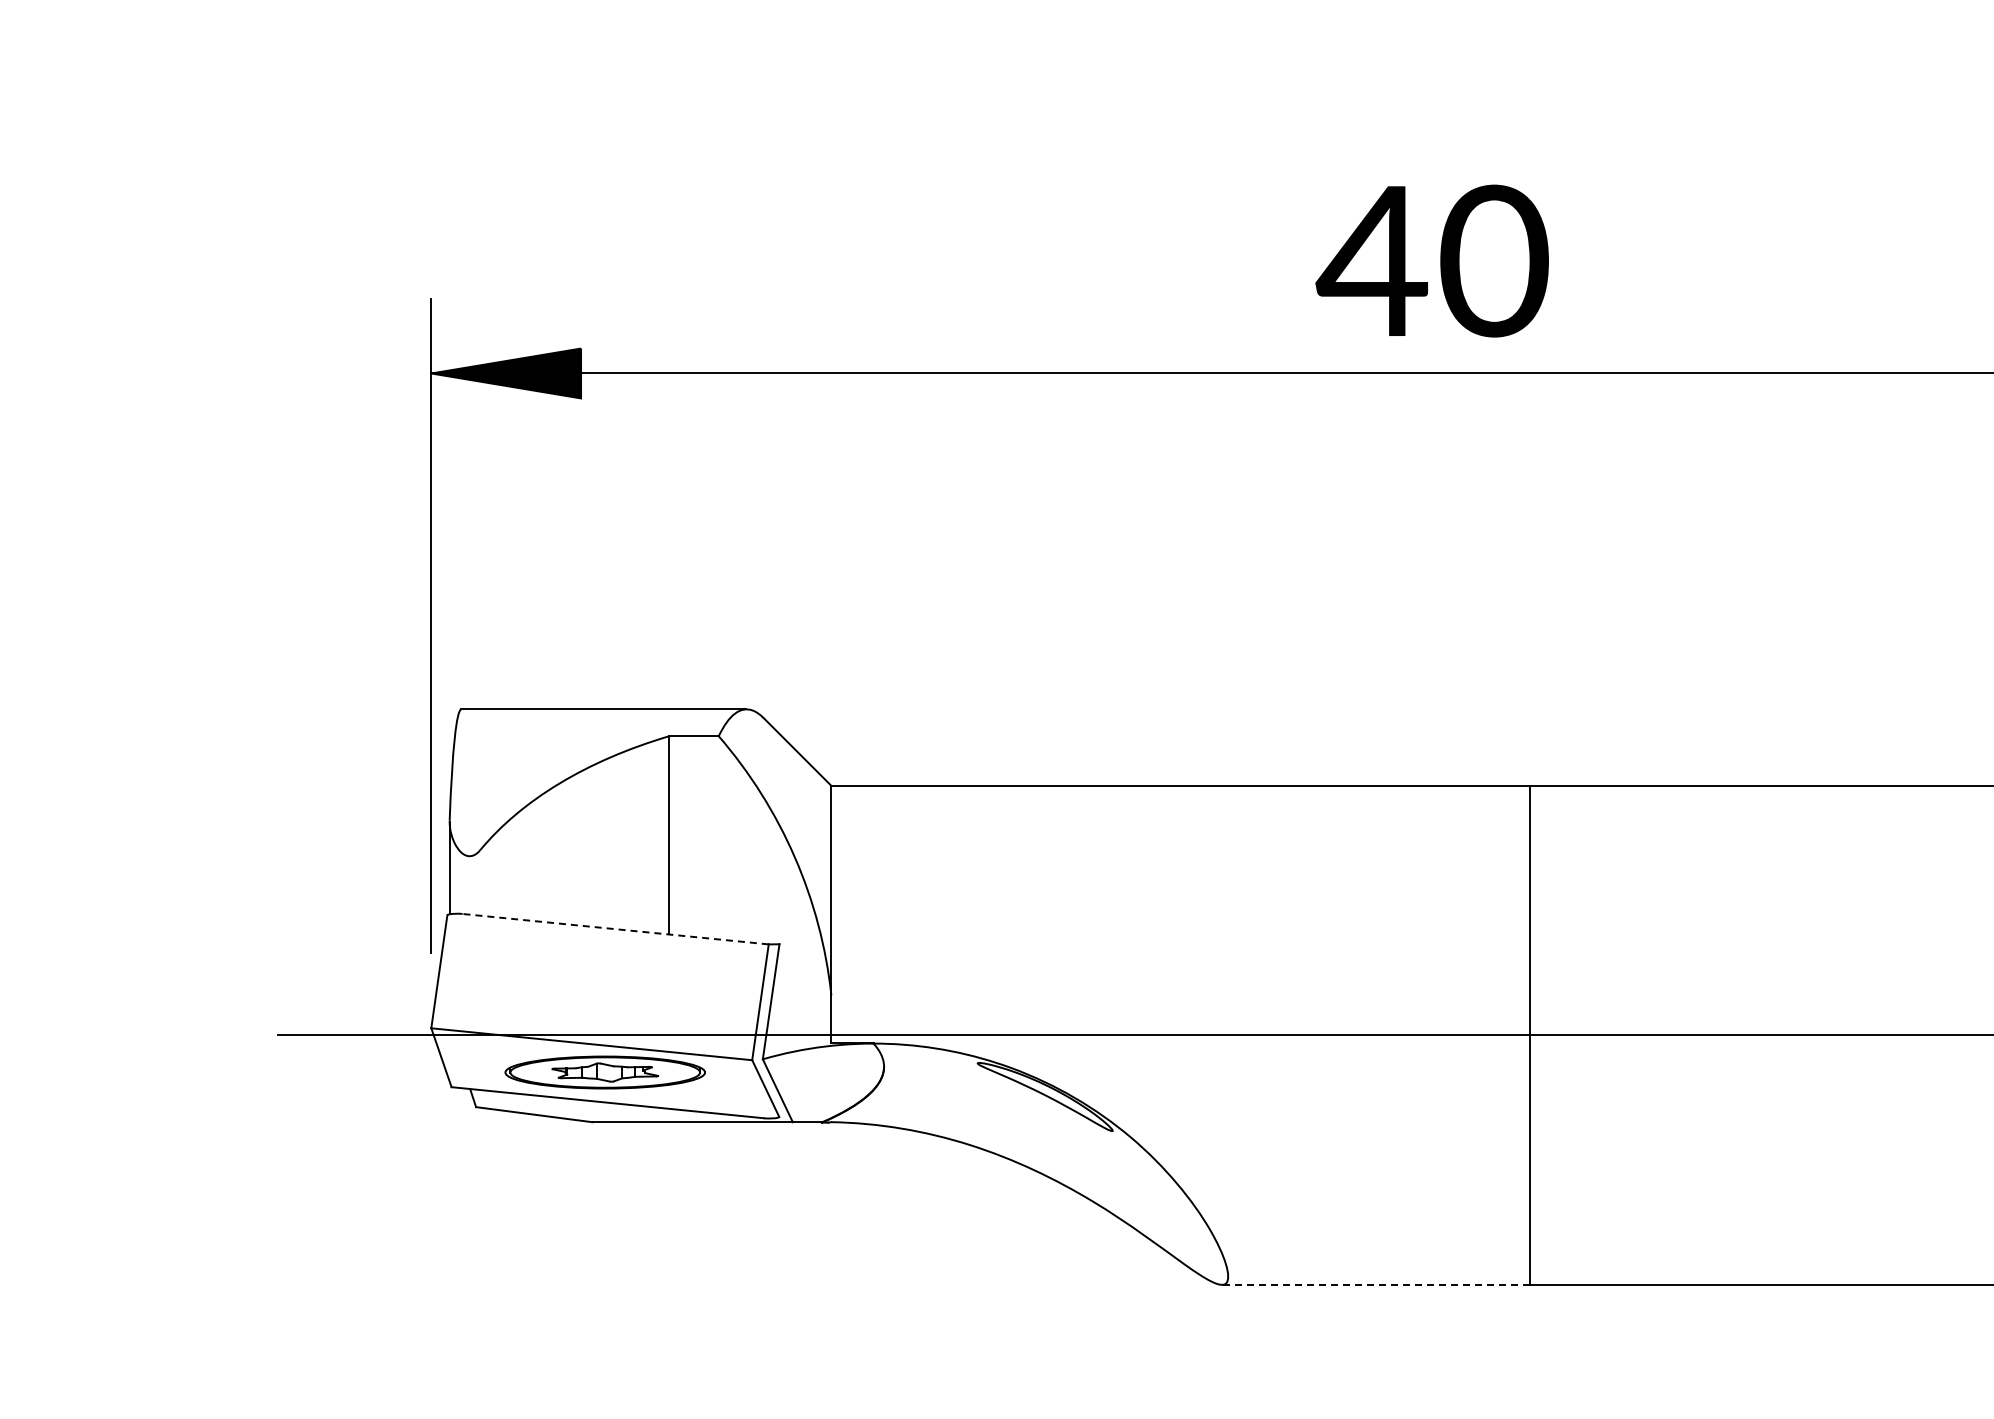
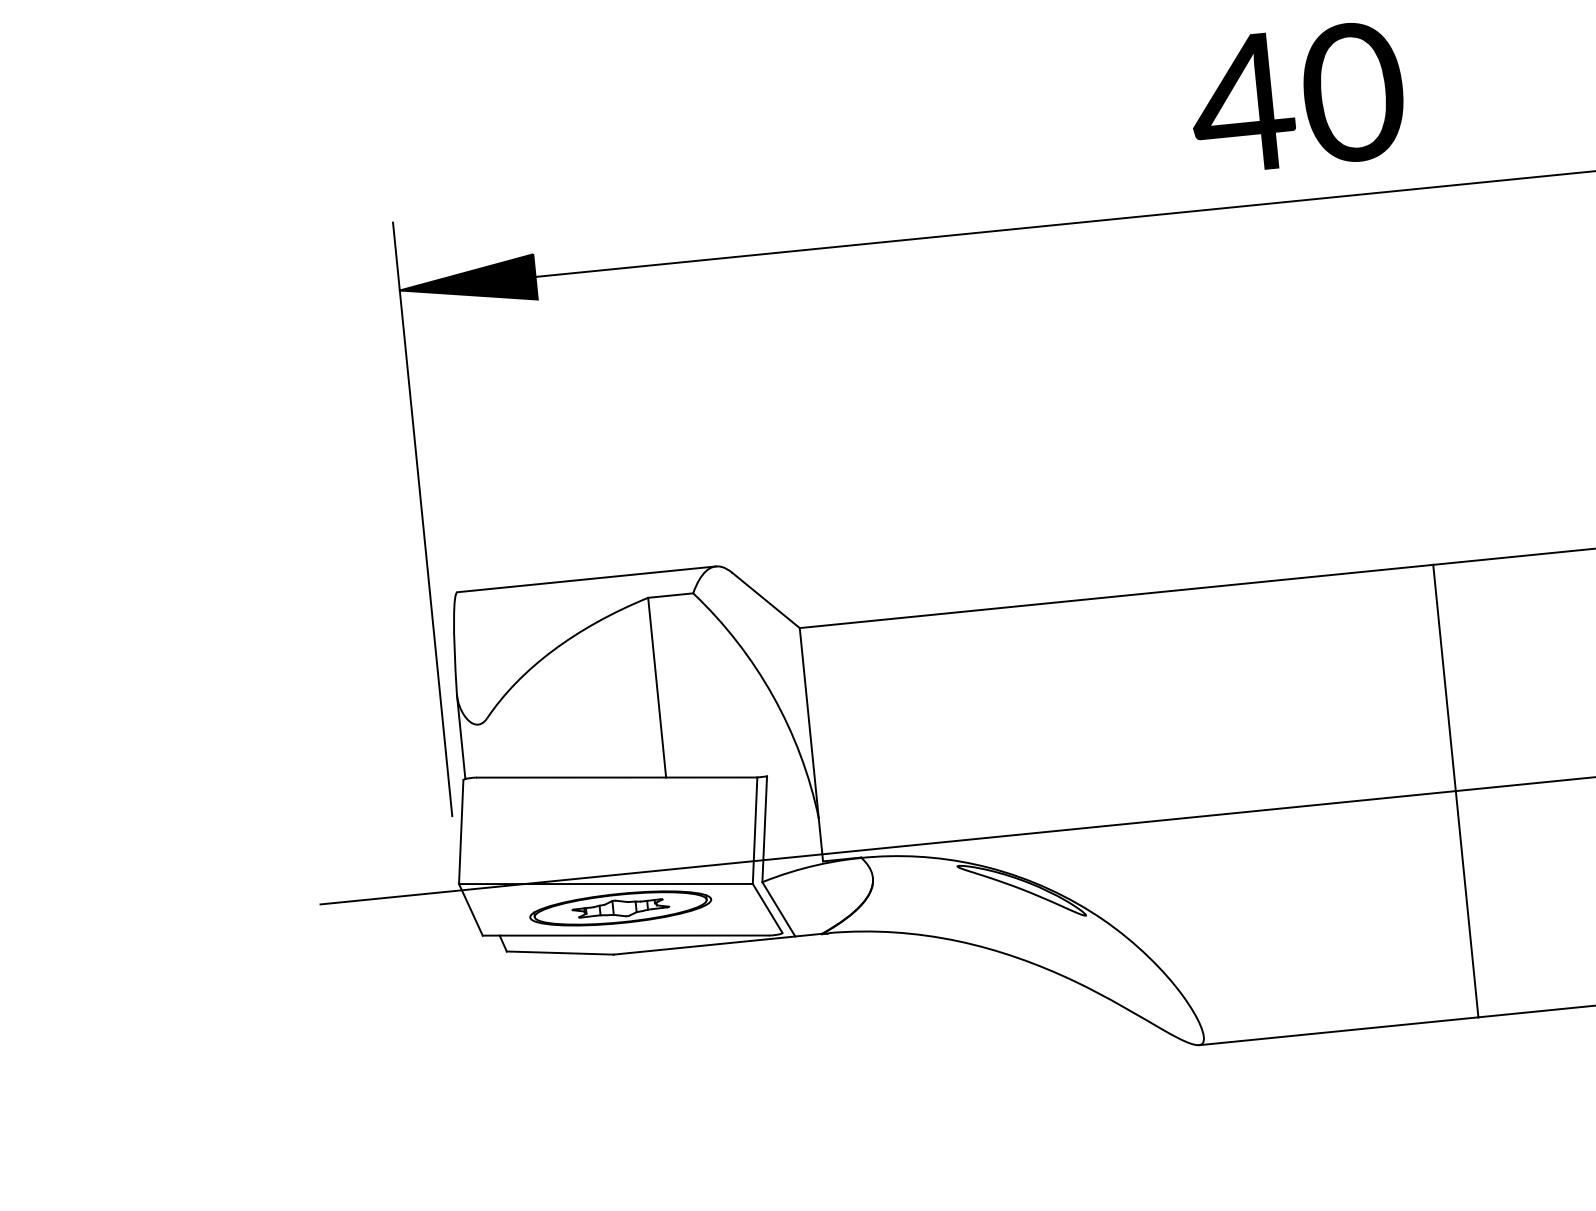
line: (615, 929) -> (617, 777), dashed -> solid
line: (1375, 1284) -> (1338, 1030), dashed -> solid

